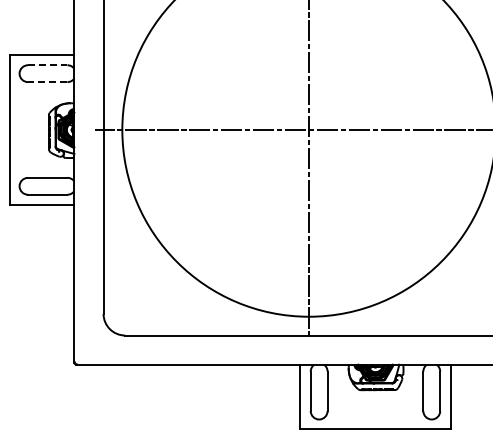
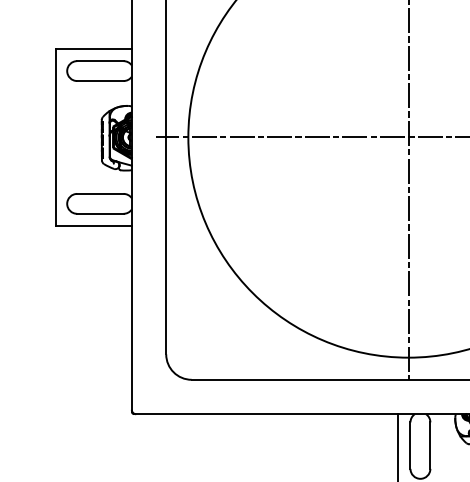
line: (47, 65) -> (100, 61), dashed -> solid
line: (47, 82) -> (100, 81), dashed -> solid

